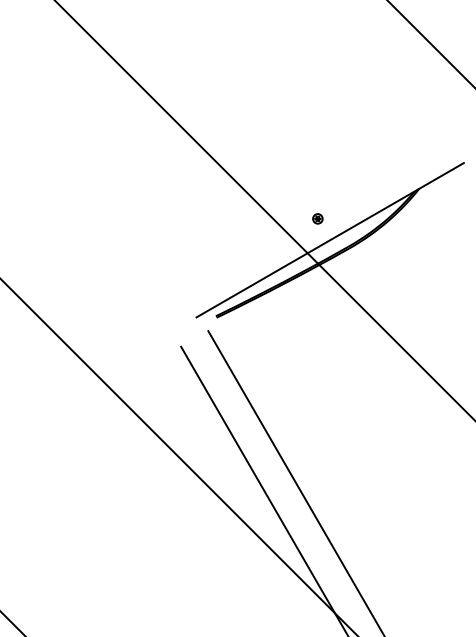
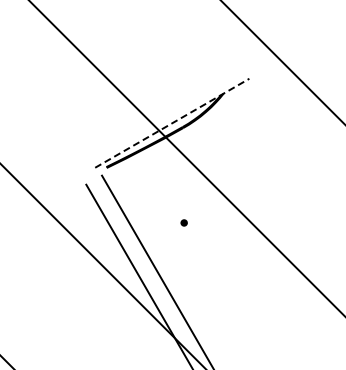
part: (316, 218) -> (183, 222), moved
line: (330, 240) -> (172, 123), solid -> dashed

